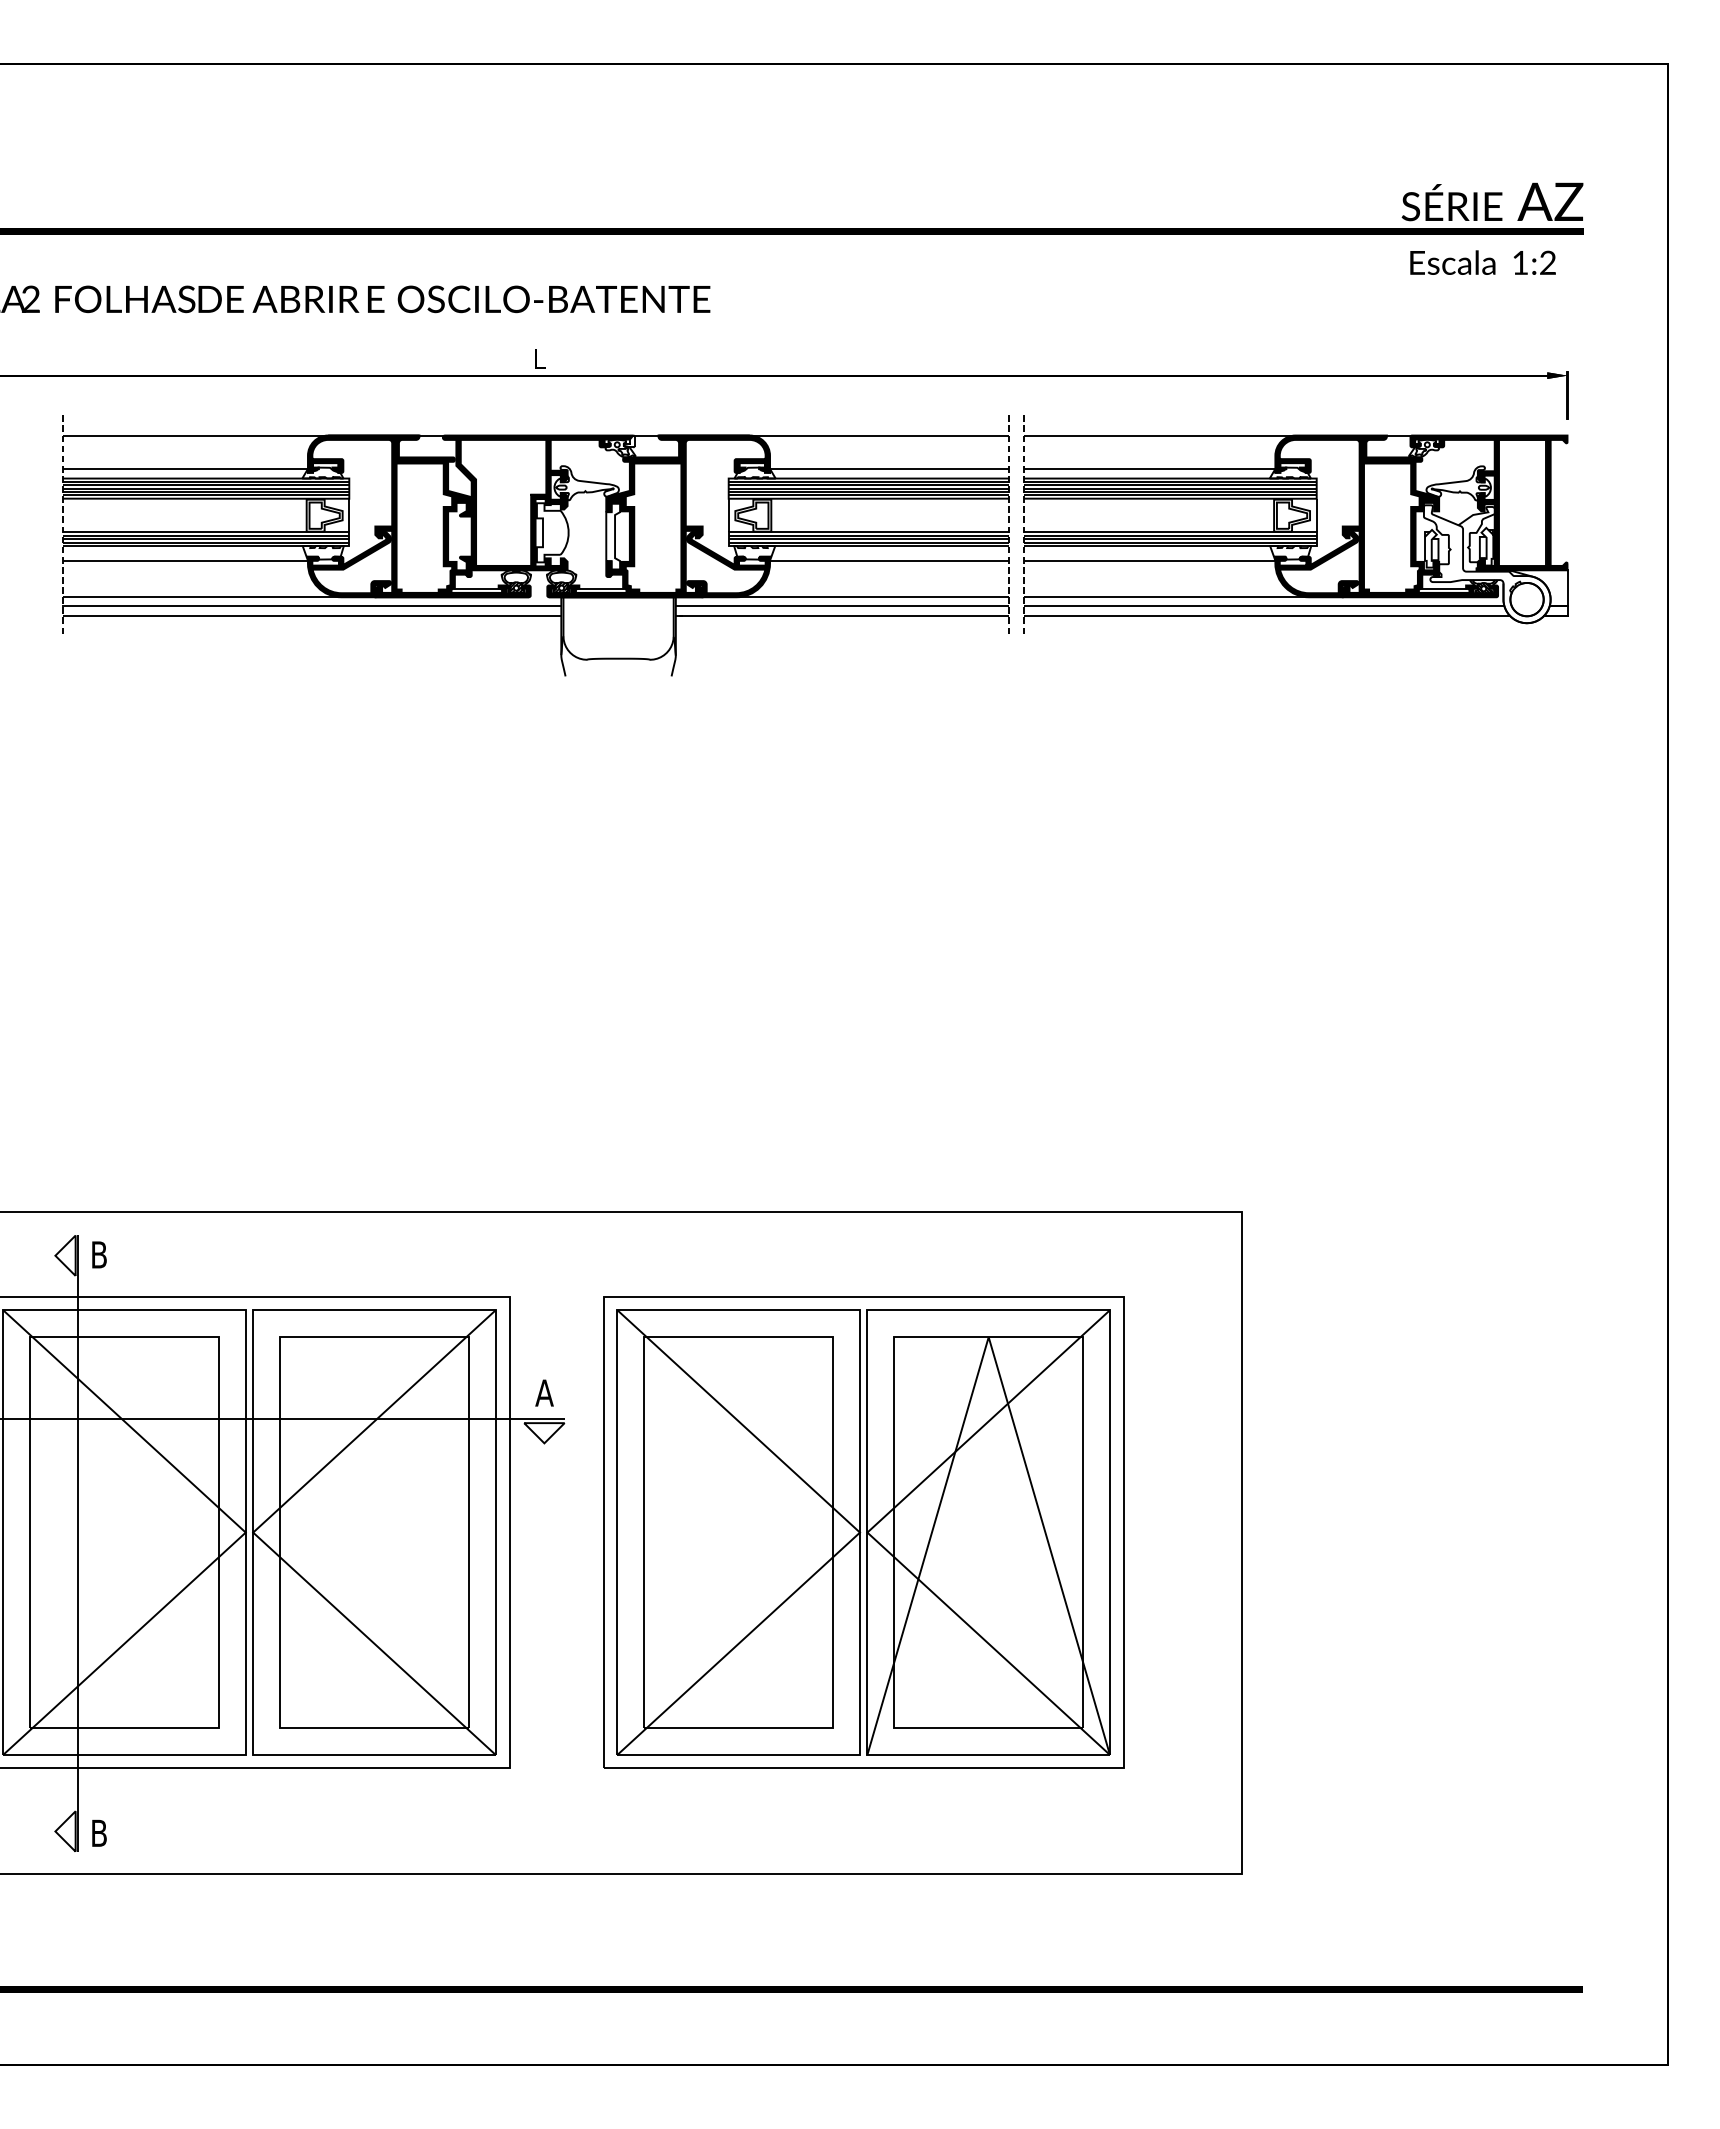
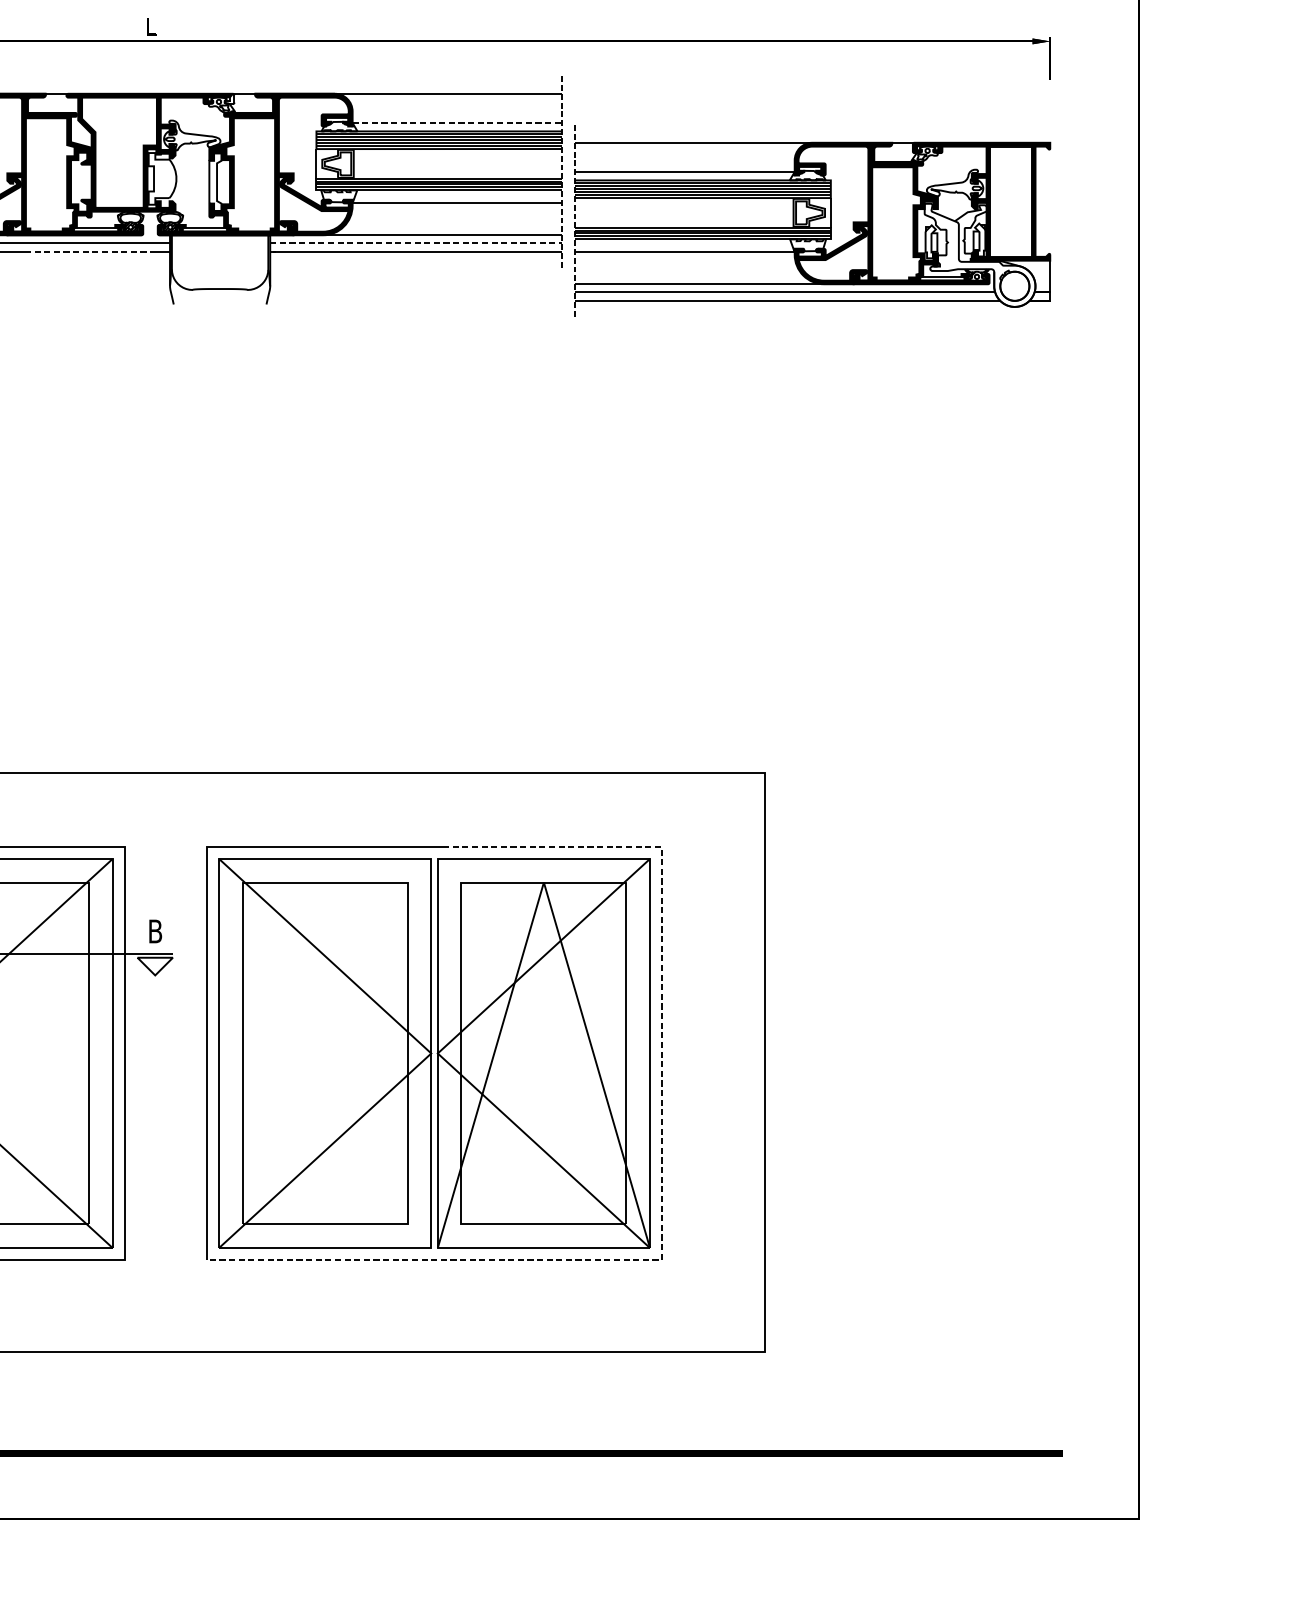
line: (889, 468) -> (457, 122), solid -> dashed
part: (1295, 524) -> (812, 220), moved
line: (842, 606) -> (416, 243), solid -> dashed
line: (467, 616) -> (87, 252), solid -> dashed
text: (544, 1392) -> (155, 930), A -> B
line: (1123, 1667) -> (661, 1171), solid -> dashed

